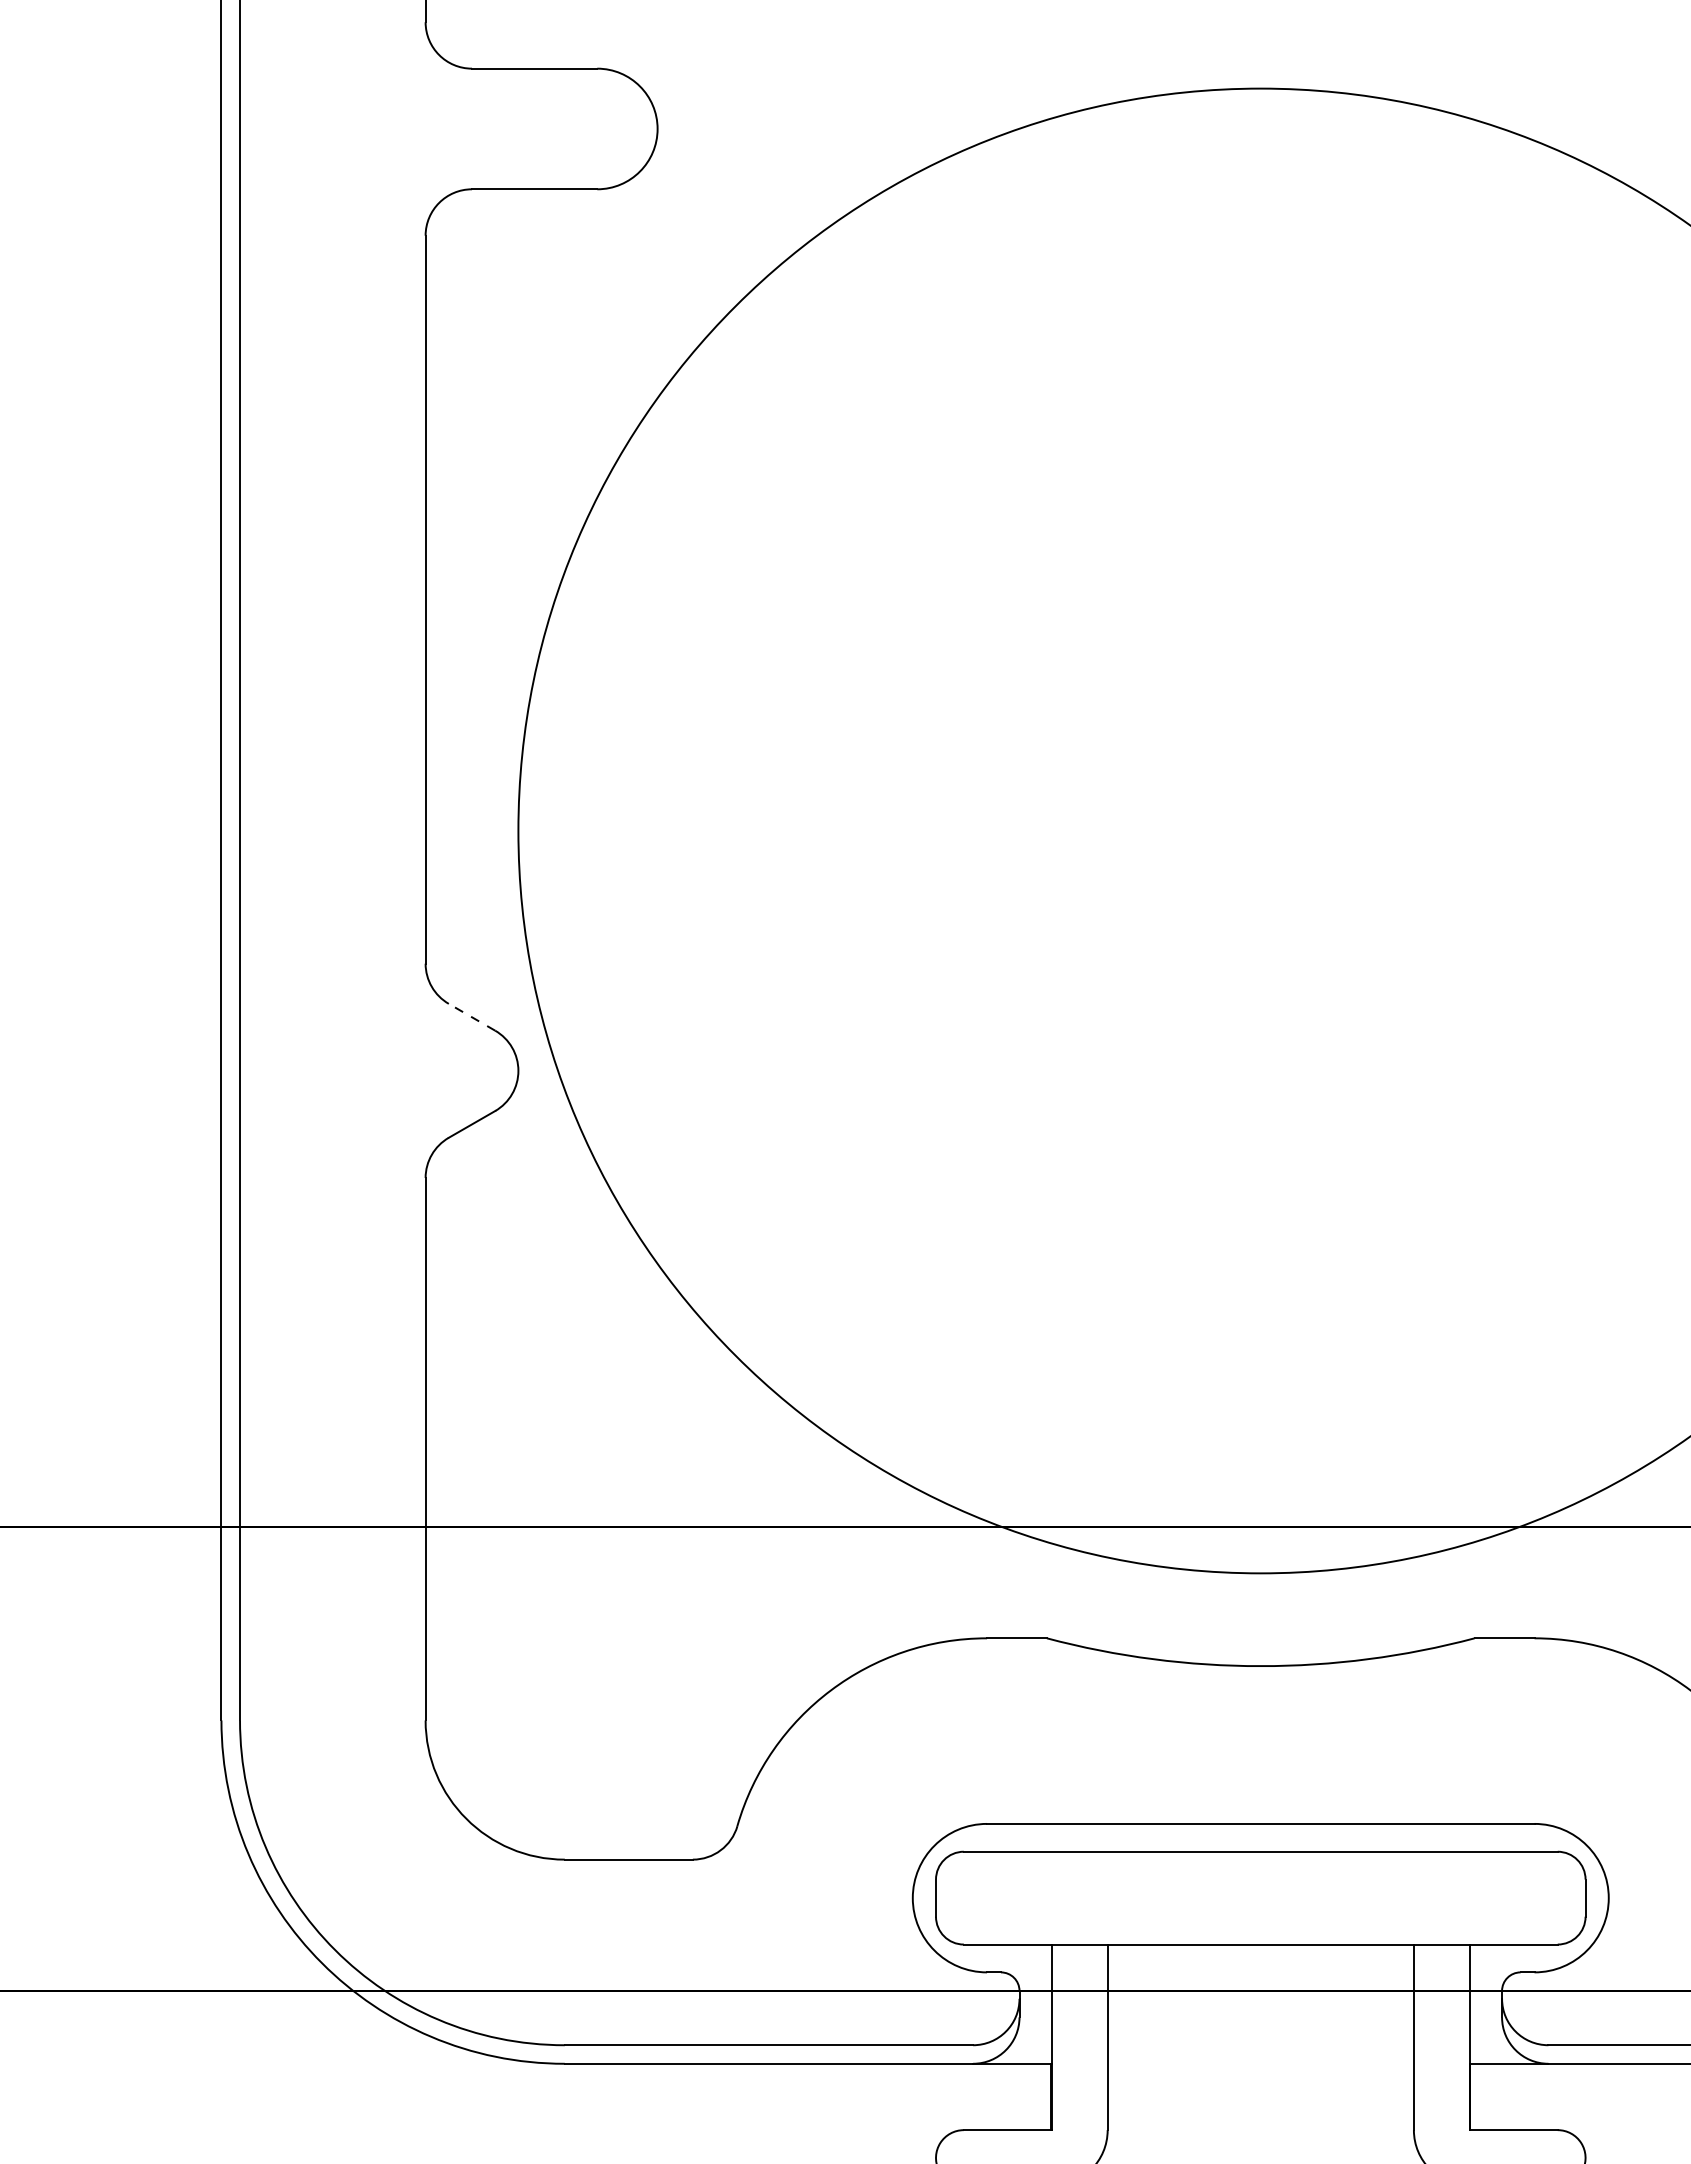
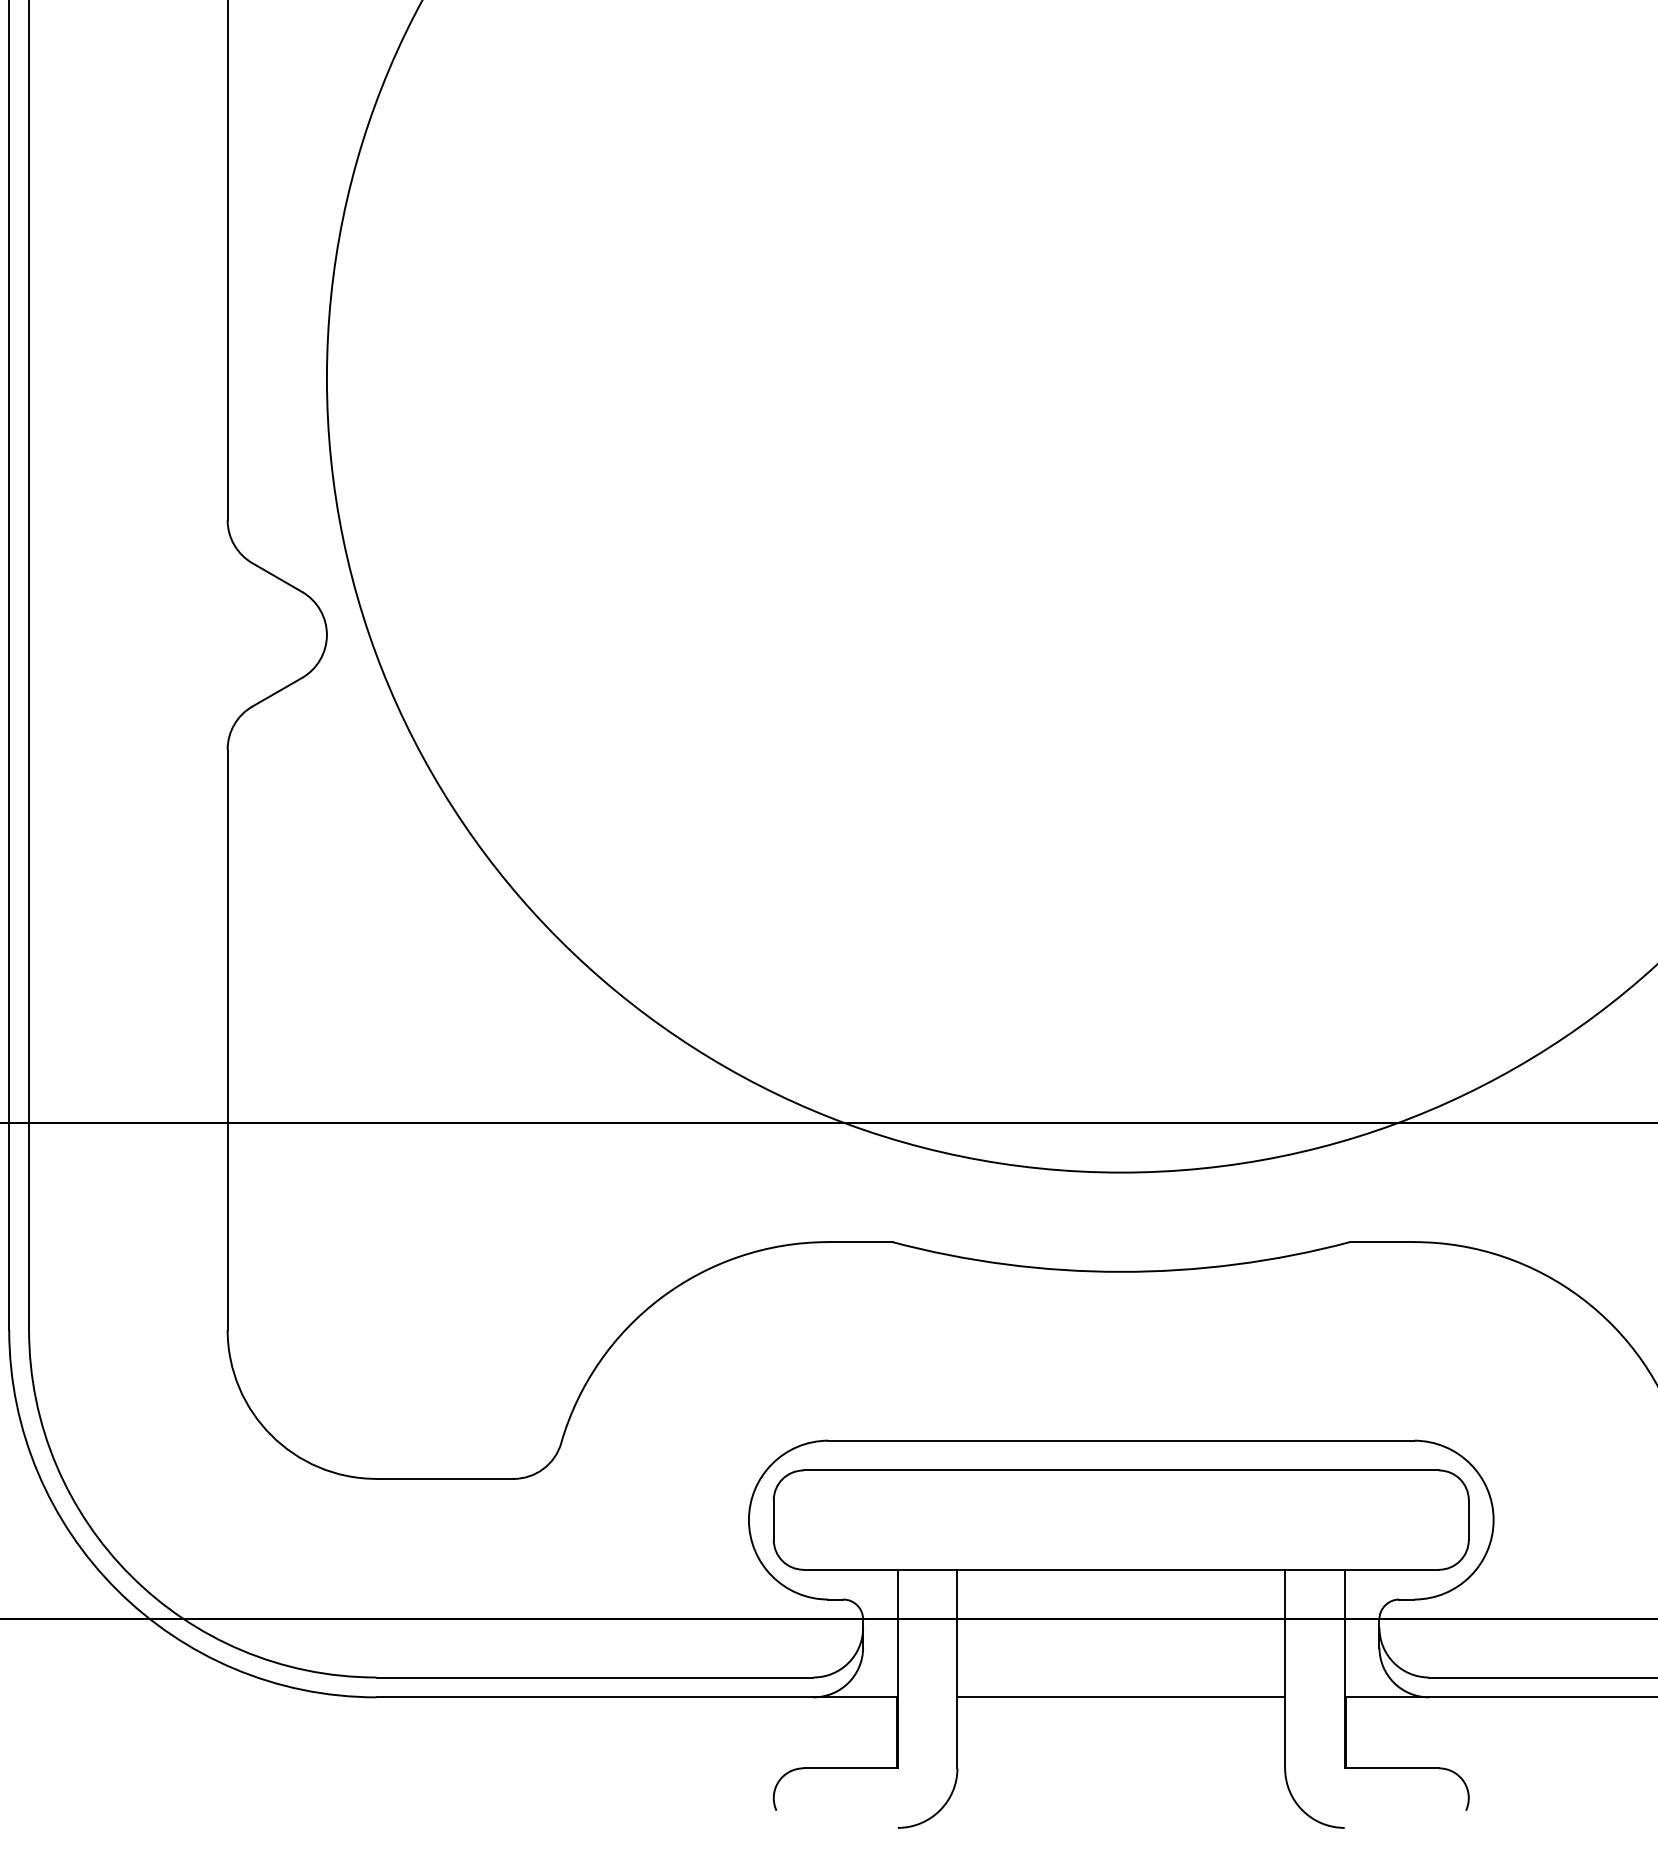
line: (472, 1017) -> (277, 577), dashed -> solid
line: (1260, 2063) -> (1120, 1697), added

